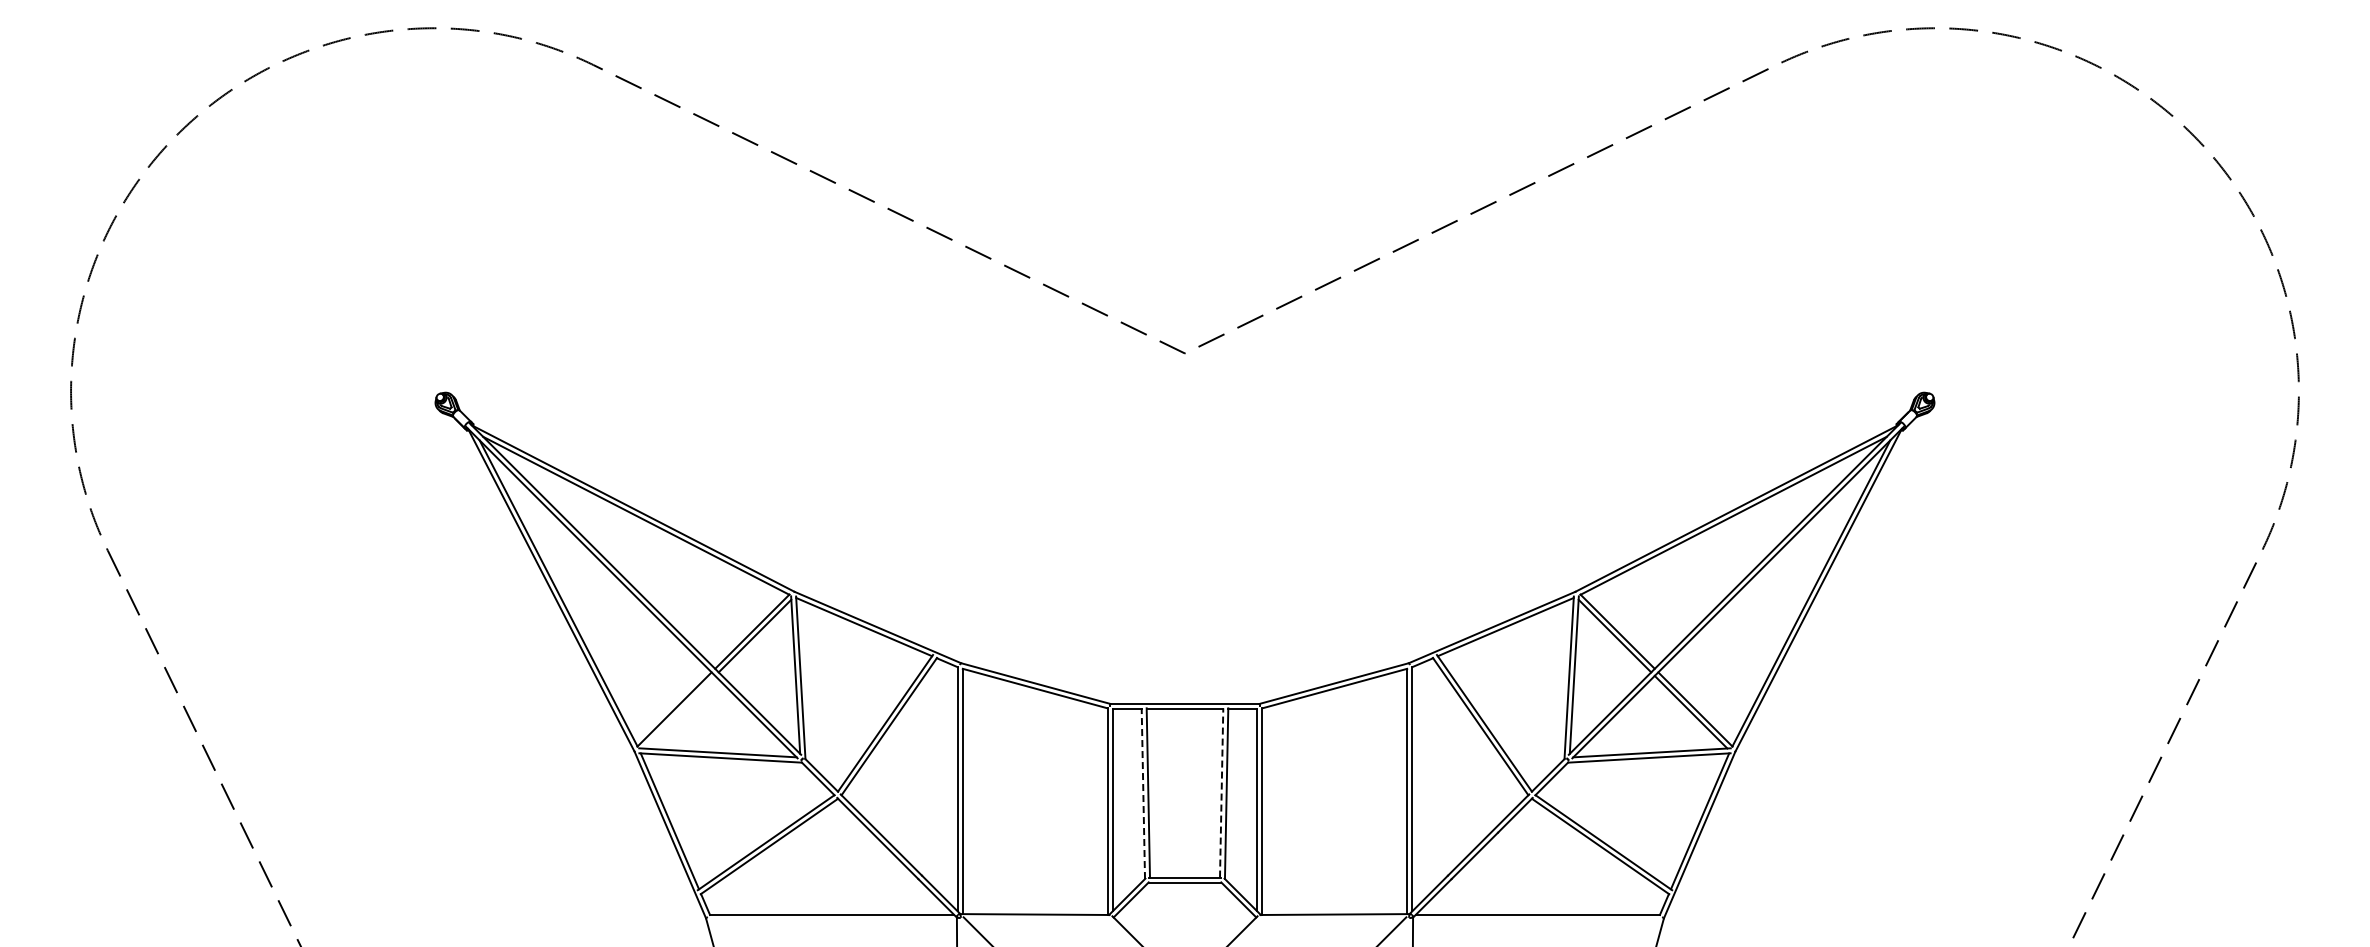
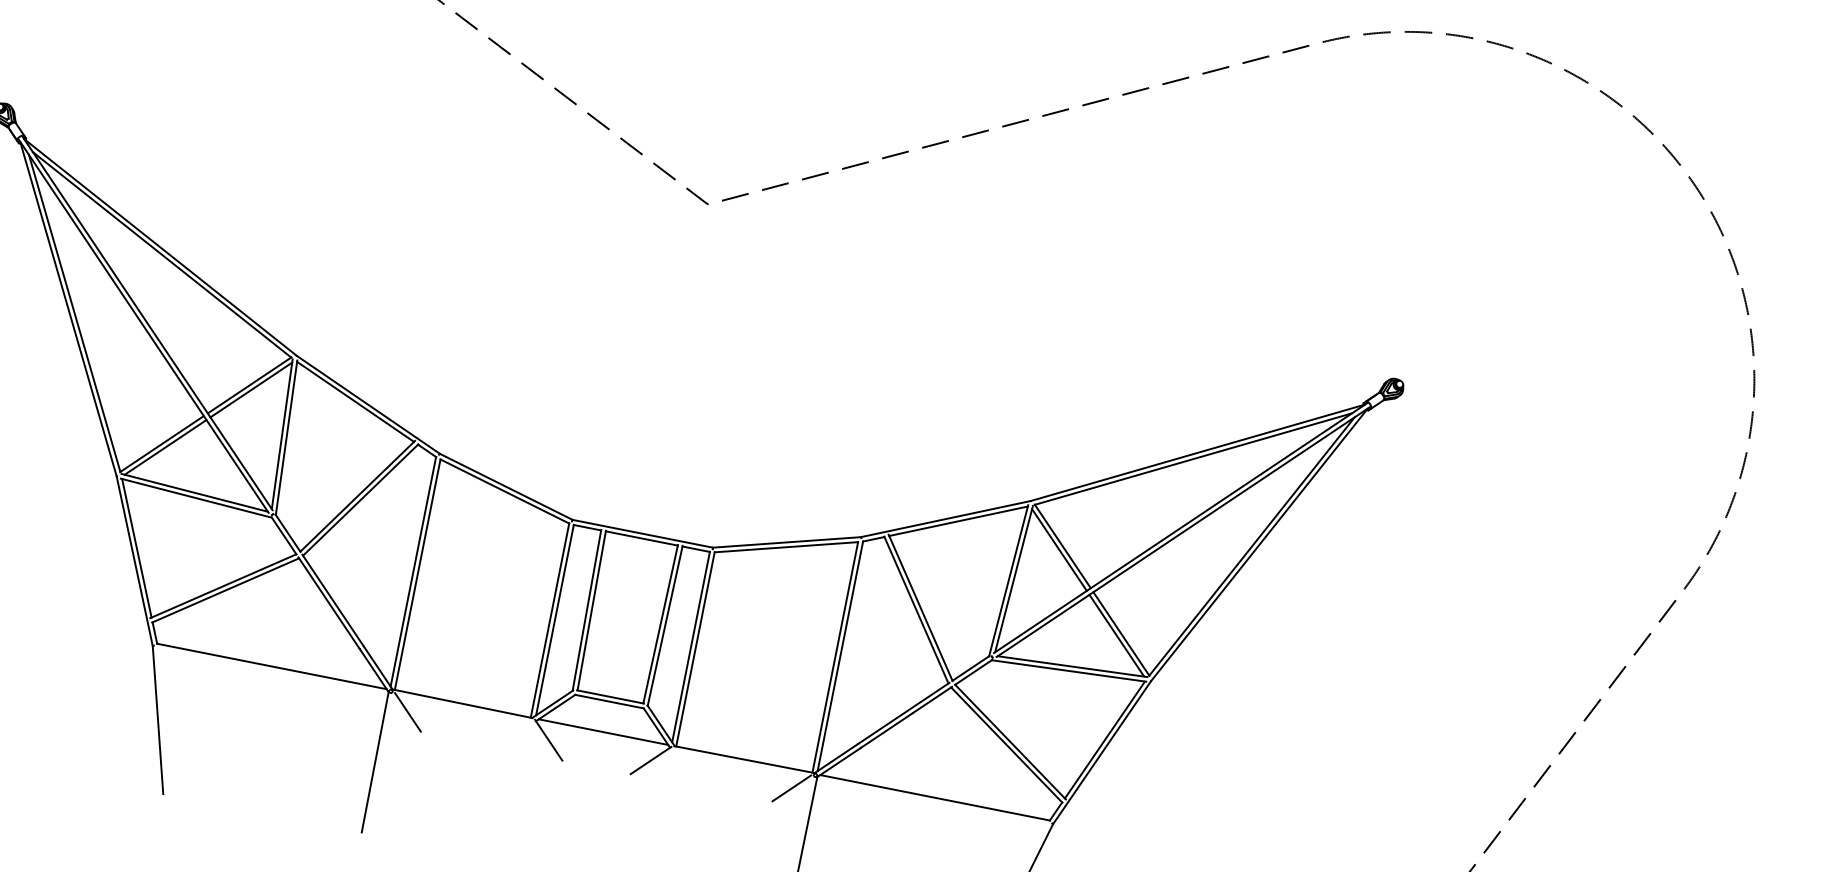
line: (678, 711) -> (165, 446), added
line: (1221, 792) -> (660, 623), dashed -> solid
line: (1143, 793) -> (587, 610), dashed -> solid
line: (1184, 914) -> (603, 731), added

